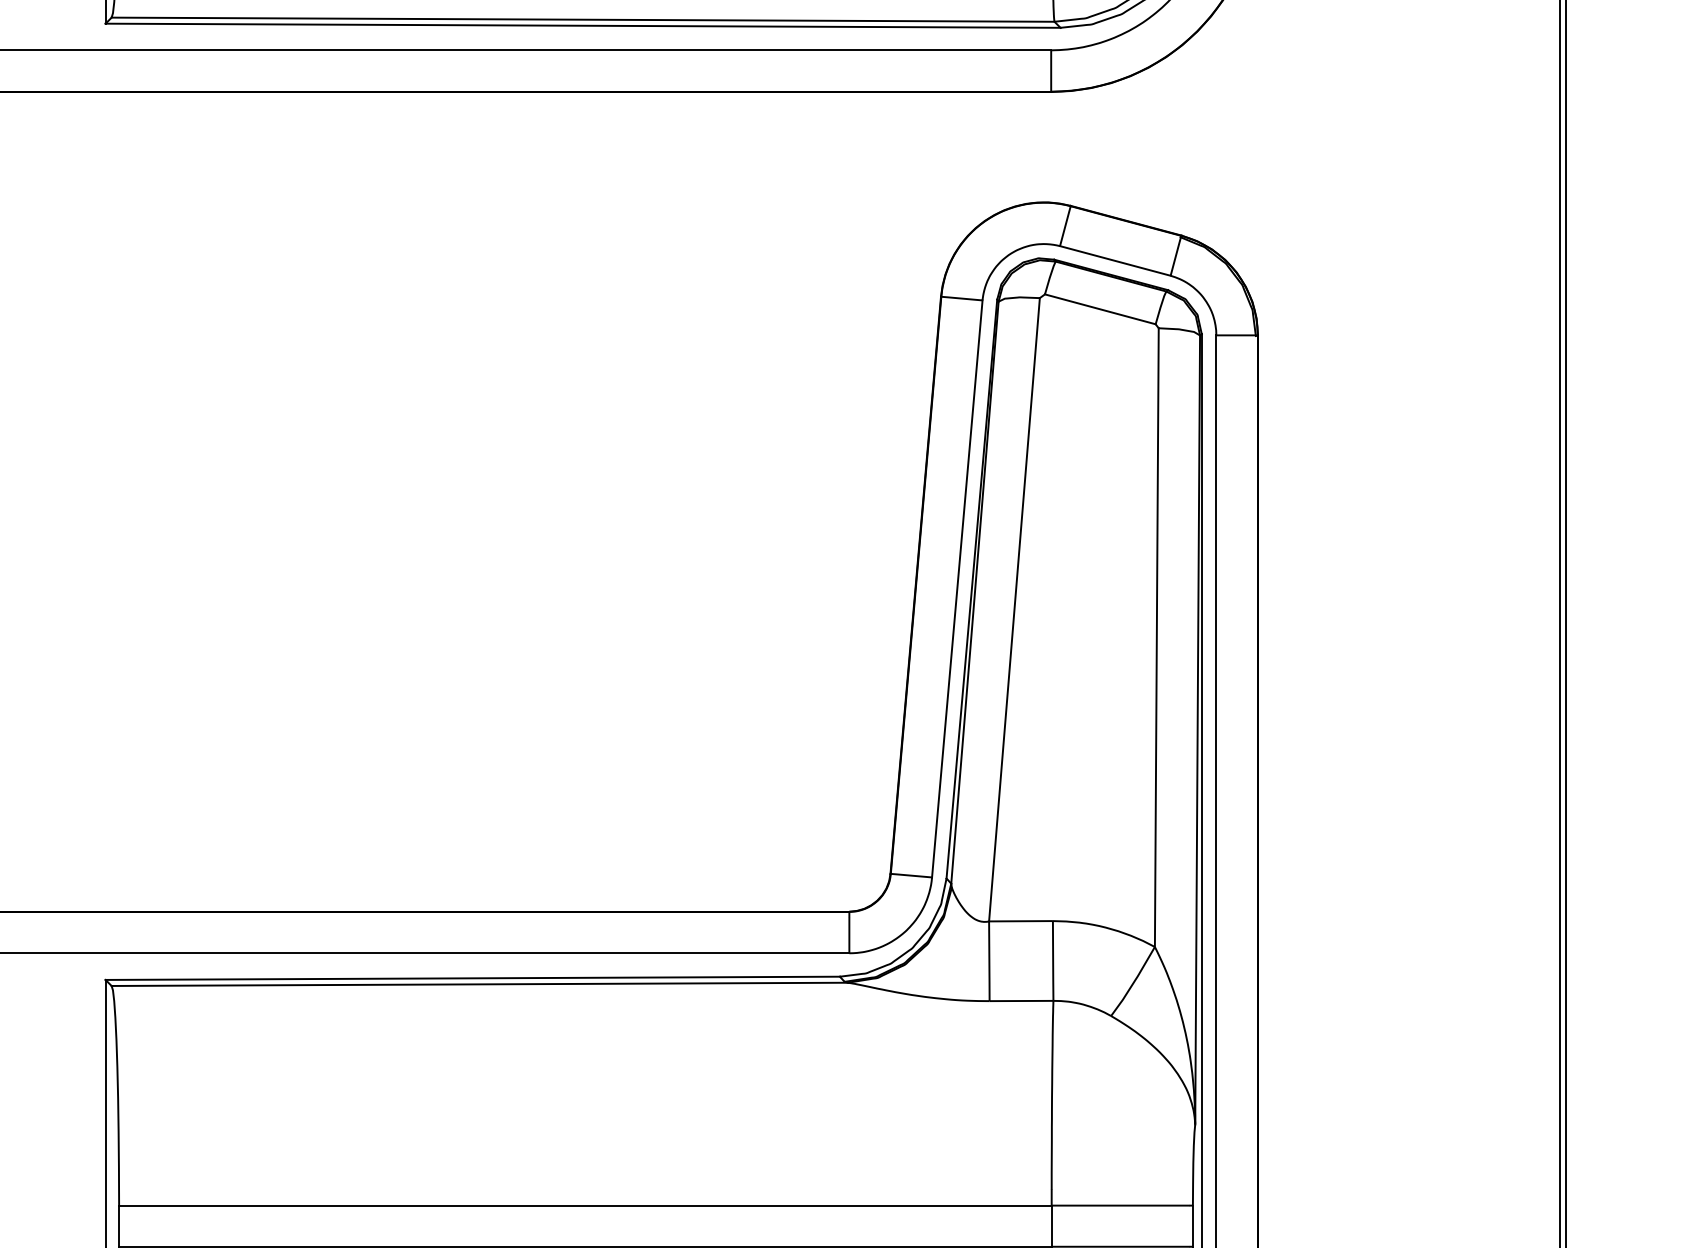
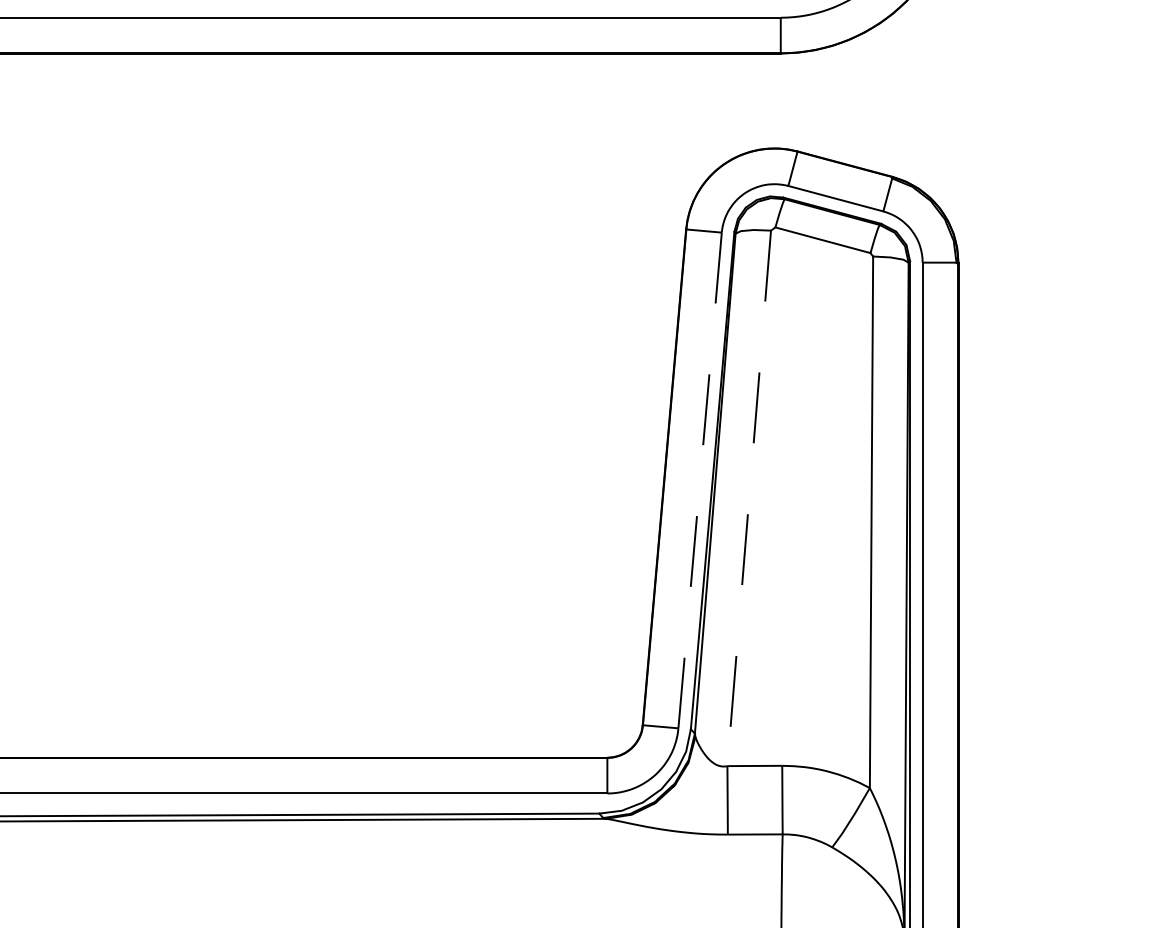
line: (957, 588) -> (700, 480), solid -> dashed
line: (1014, 609) -> (749, 498), solid -> dashed

